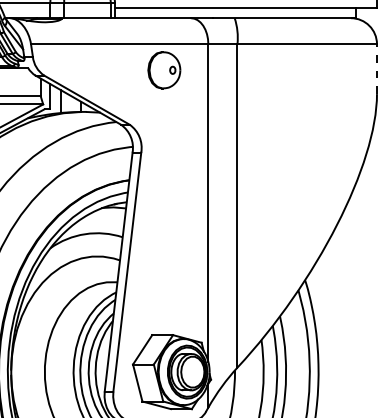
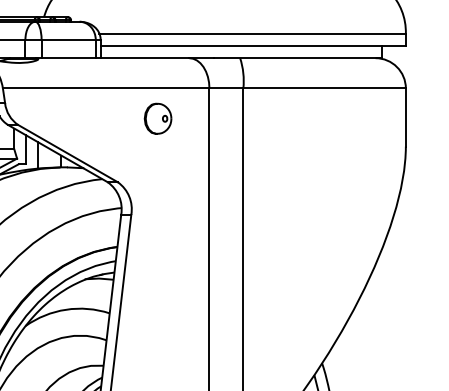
part: (163, 69) -> (157, 117), size x0.71
line: (376, 69) -> (405, 117), dashed -> solid

